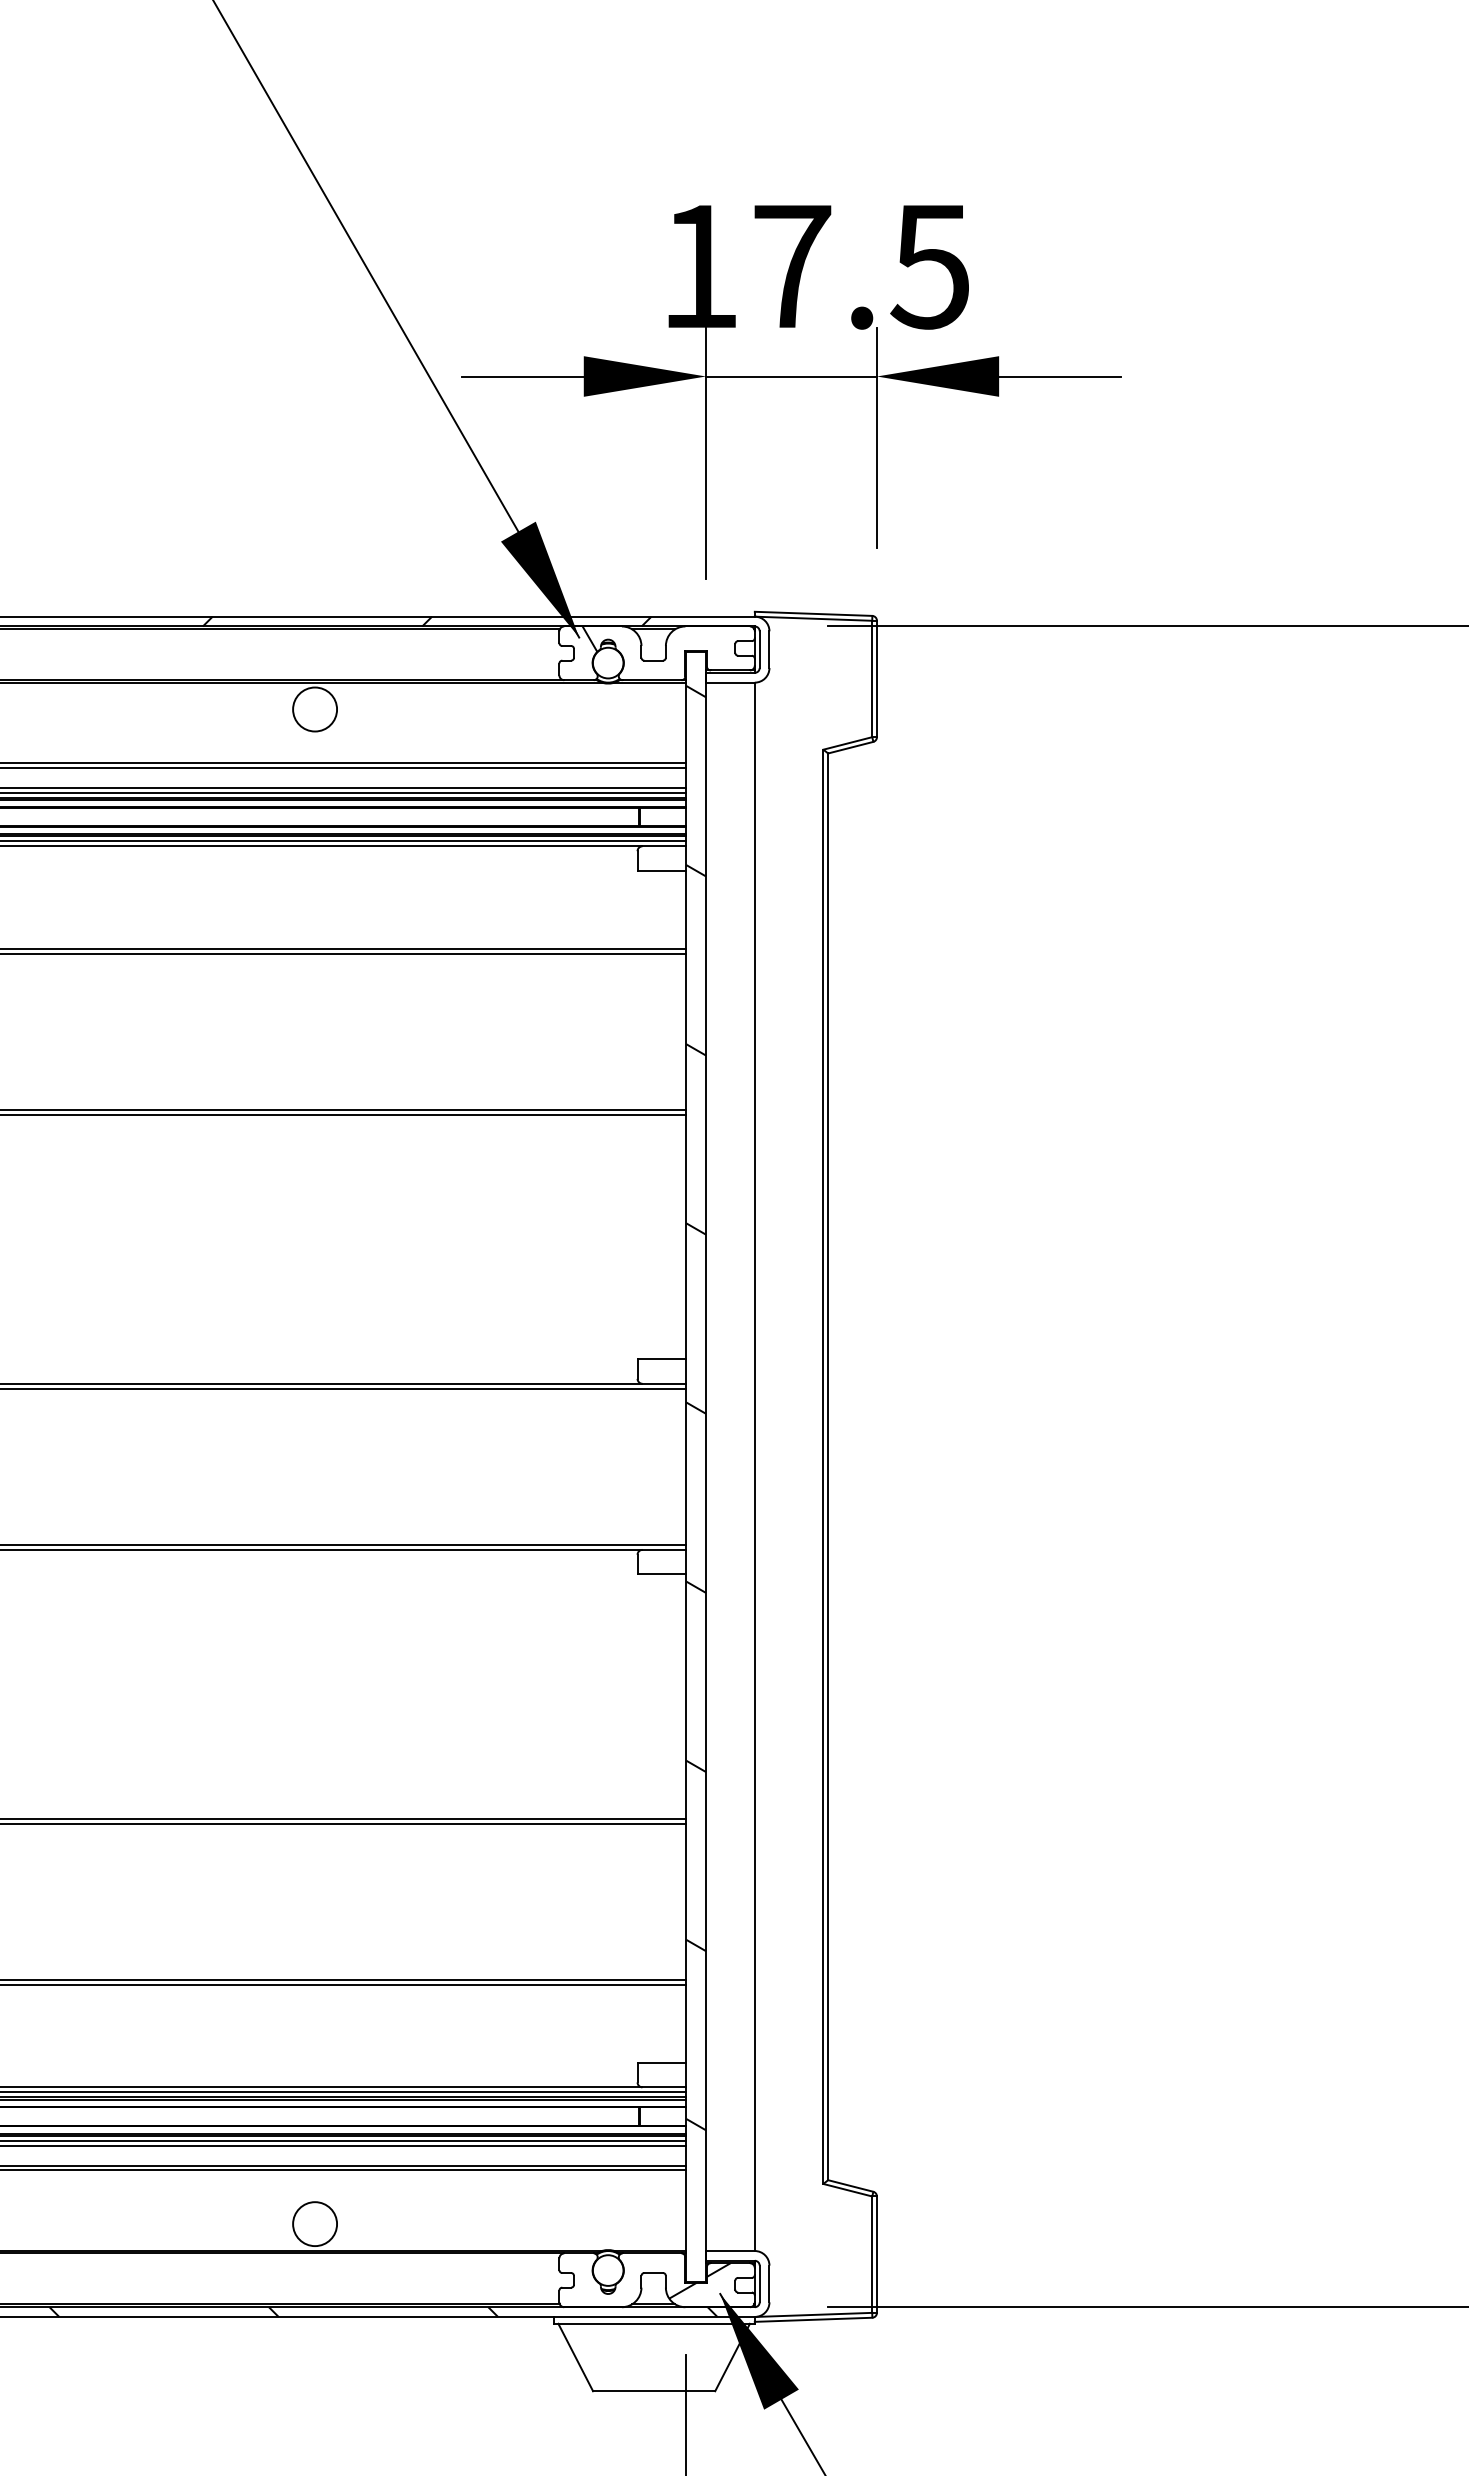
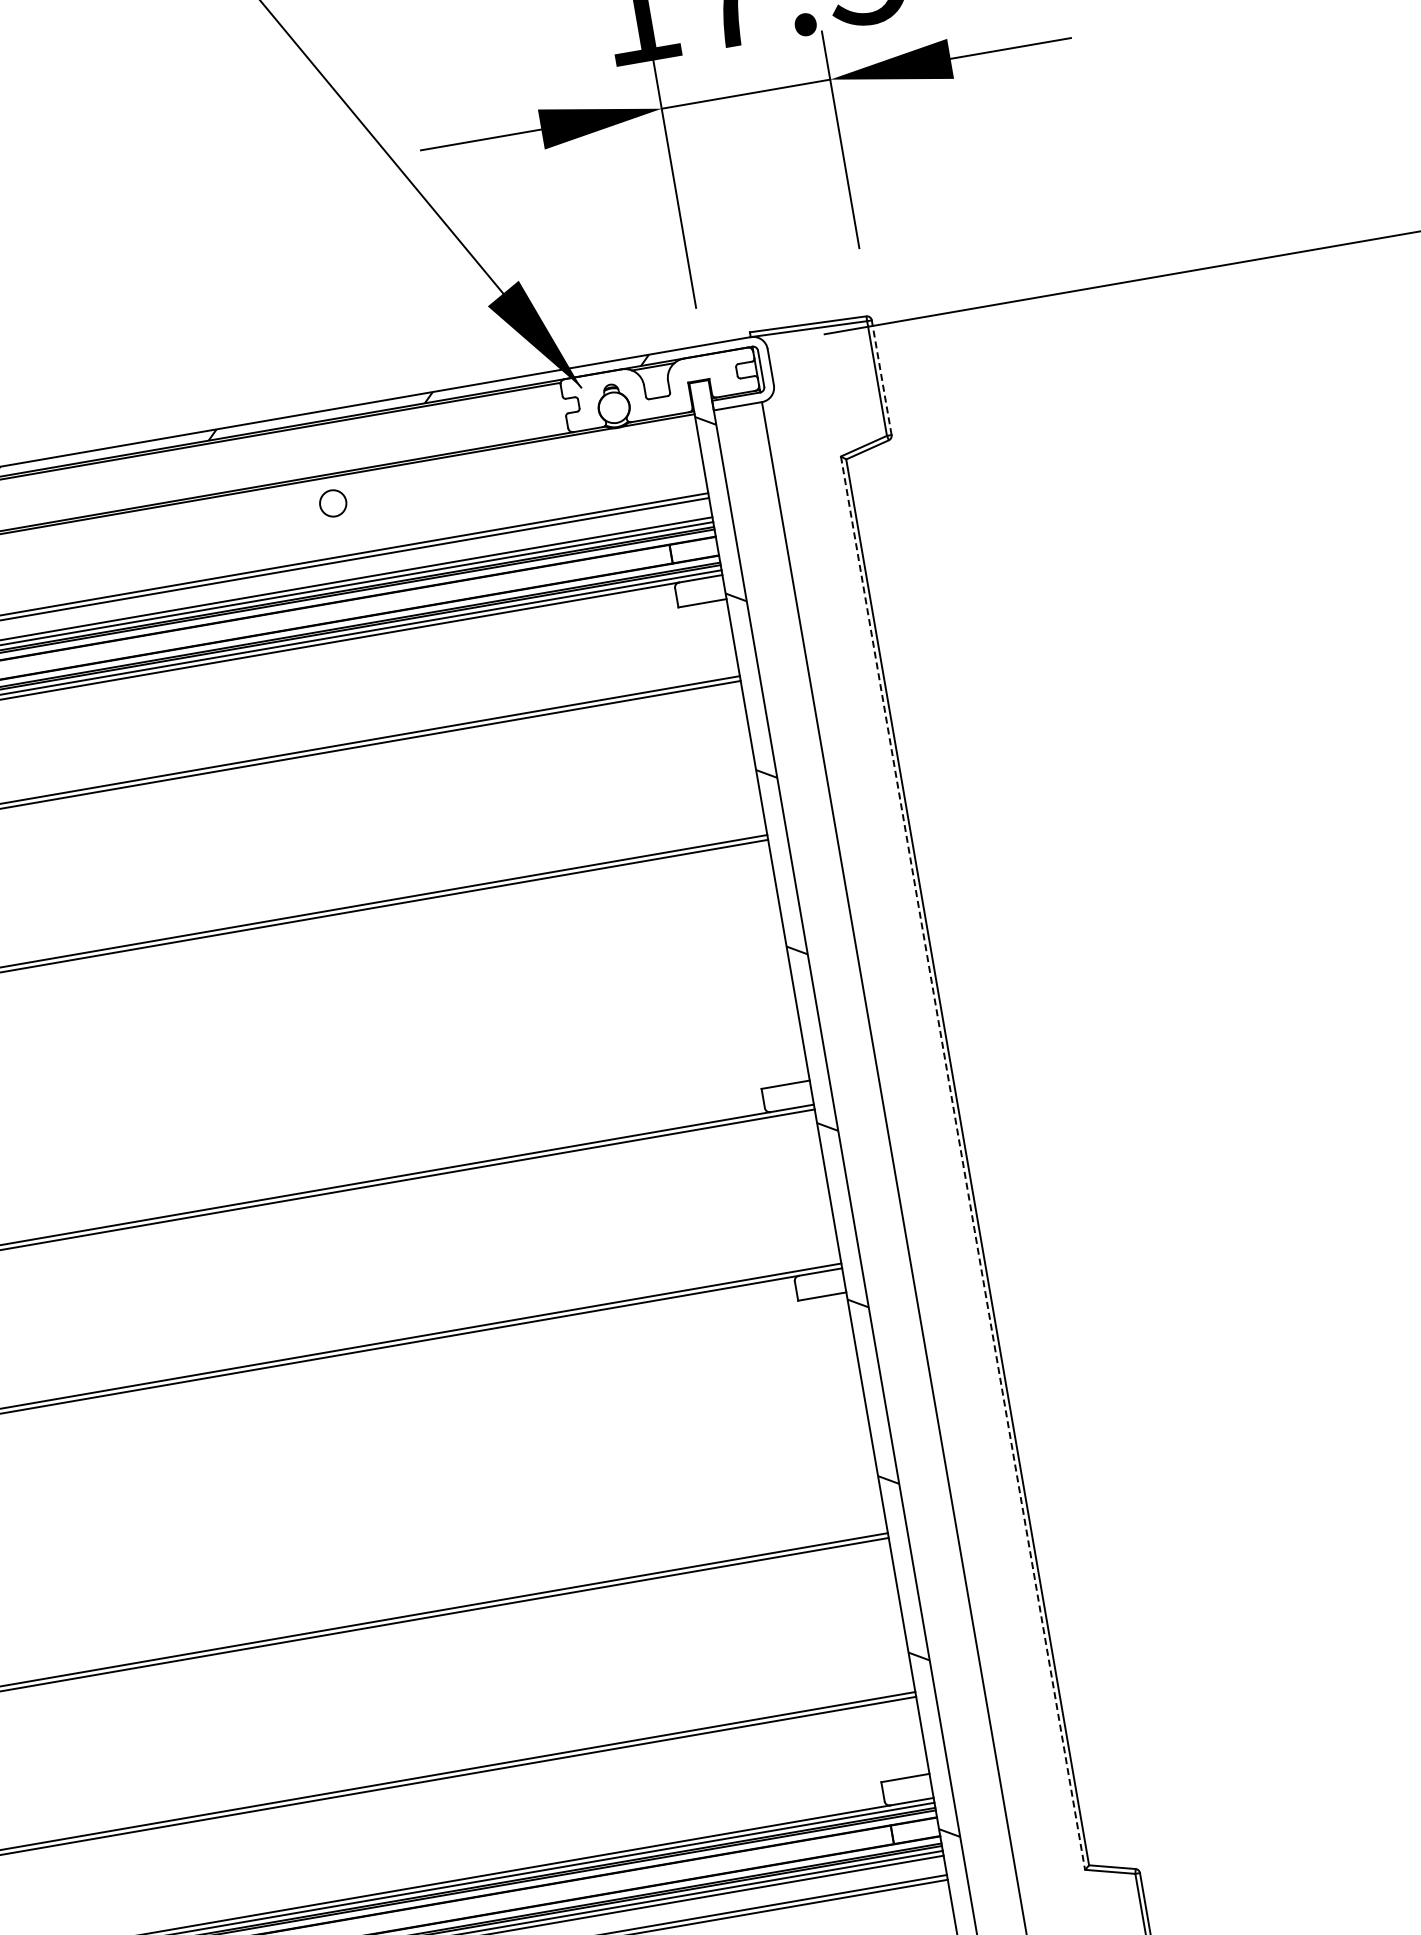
hatch: (590, 640) -> (592, 388), removed
line: (876, 678) -> (881, 377), solid -> dashed
circle: (315, 709) -> (333, 503), size x0.6
line: (823, 1467) -> (963, 1163), solid -> dashed

